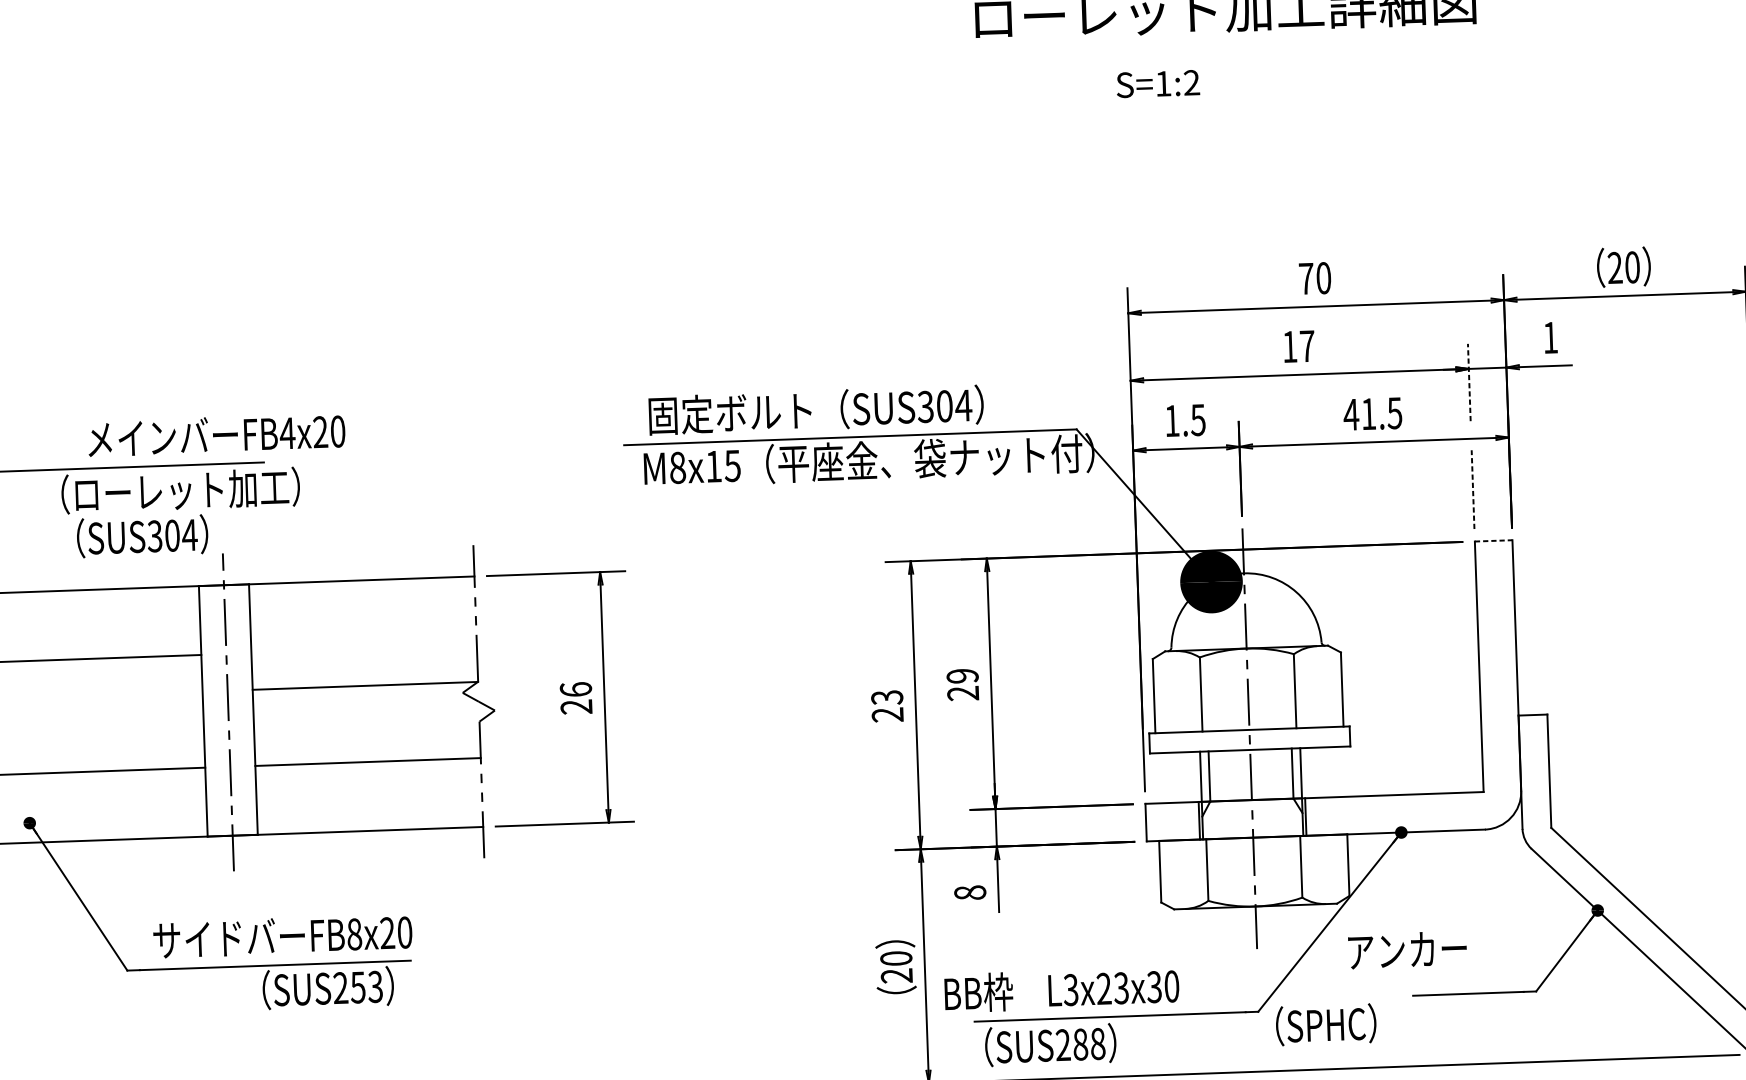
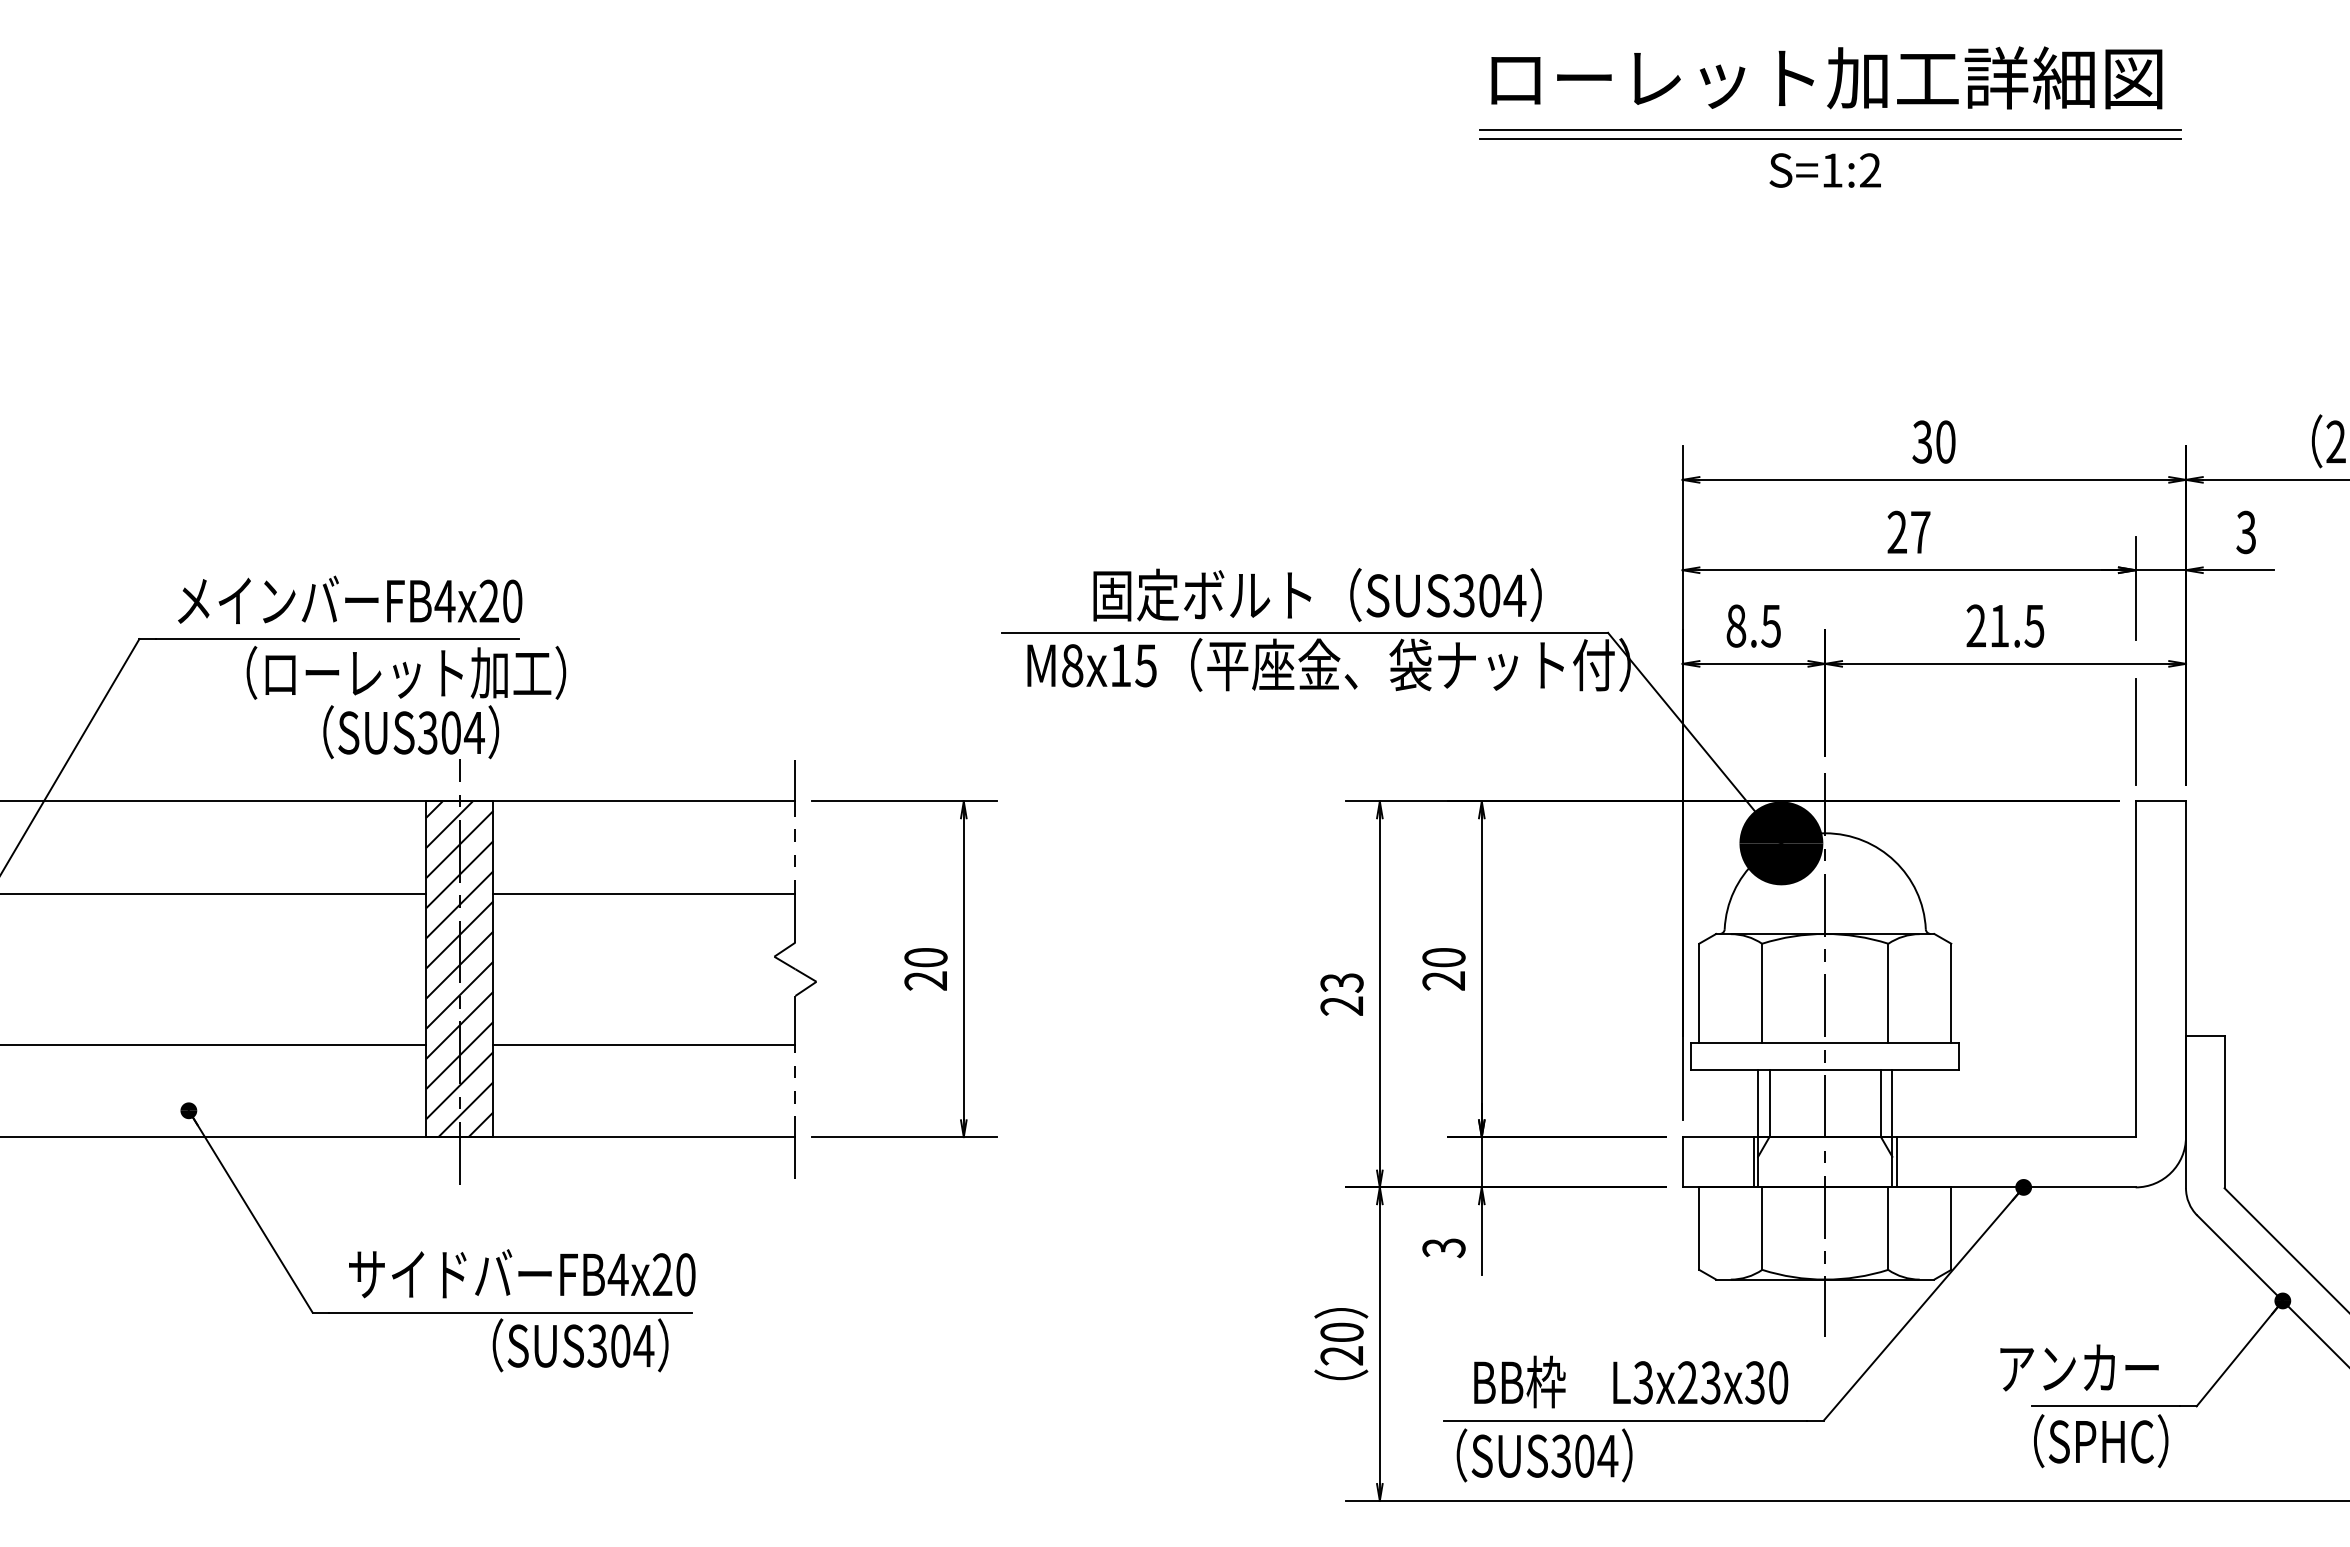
line: (1229, 48) -> (1830, 130), added
line: (1229, 54) -> (1830, 138), added
text: (1157, 84) -> (1824, 170), moved
text: (1306, 278) -> (1922, 441), 70 -> 30
text: (1549, 337) -> (2245, 532), 1 -> 3
text: (1289, 346) -> (1896, 531), 17 -> 27
line: (1469, 382) -> (2135, 588), dashed -> solid
text: (816, 409) -> (1317, 594), moved
text: (1350, 414) -> (1975, 625), 41.5 -> 21.5
text: (1172, 420) -> (1736, 625), 1.5 -> 8.5
text: (216, 434) -> (350, 599), moved
line: (1472, 489) -> (2135, 731), dashed -> solid
text: (142, 536) -> (411, 732), moved
line: (1494, 540) -> (2161, 801), dashed -> solid
text: (962, 676) -> (1443, 957), 29 -> 20
line: (365, 685) -> (644, 893), moved
text: (575, 689) -> (925, 957), 26 -> 20
hatch: (228, 710) -> (459, 969), added
text: (969, 893) -> (1443, 1248), 8 -> 3
text: (353, 934) -> (617, 1274), FB8x20 -> FB4x20
text: (1407, 949) -> (2079, 1367), moved
text: (358, 987) -> (620, 1345), SUS253 -> SUS304
text: (1062, 989) -> (1631, 1381), moved
text: (1326, 1025) -> (2101, 1441), moved
text: (1080, 1044) -> (1584, 1455), SUS288 -> SUS304

